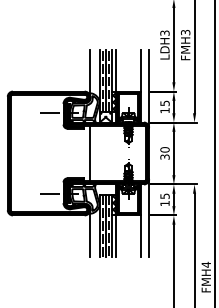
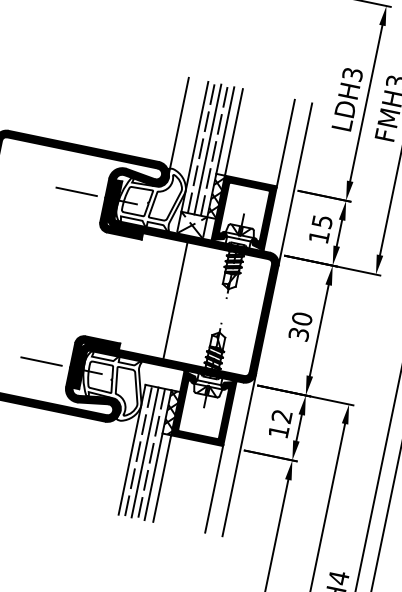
line: (90, 153) -> (175, 300), moved
text: (164, 195) -> (281, 414), 15 -> 12
line: (90, 233) -> (109, 462), removed

